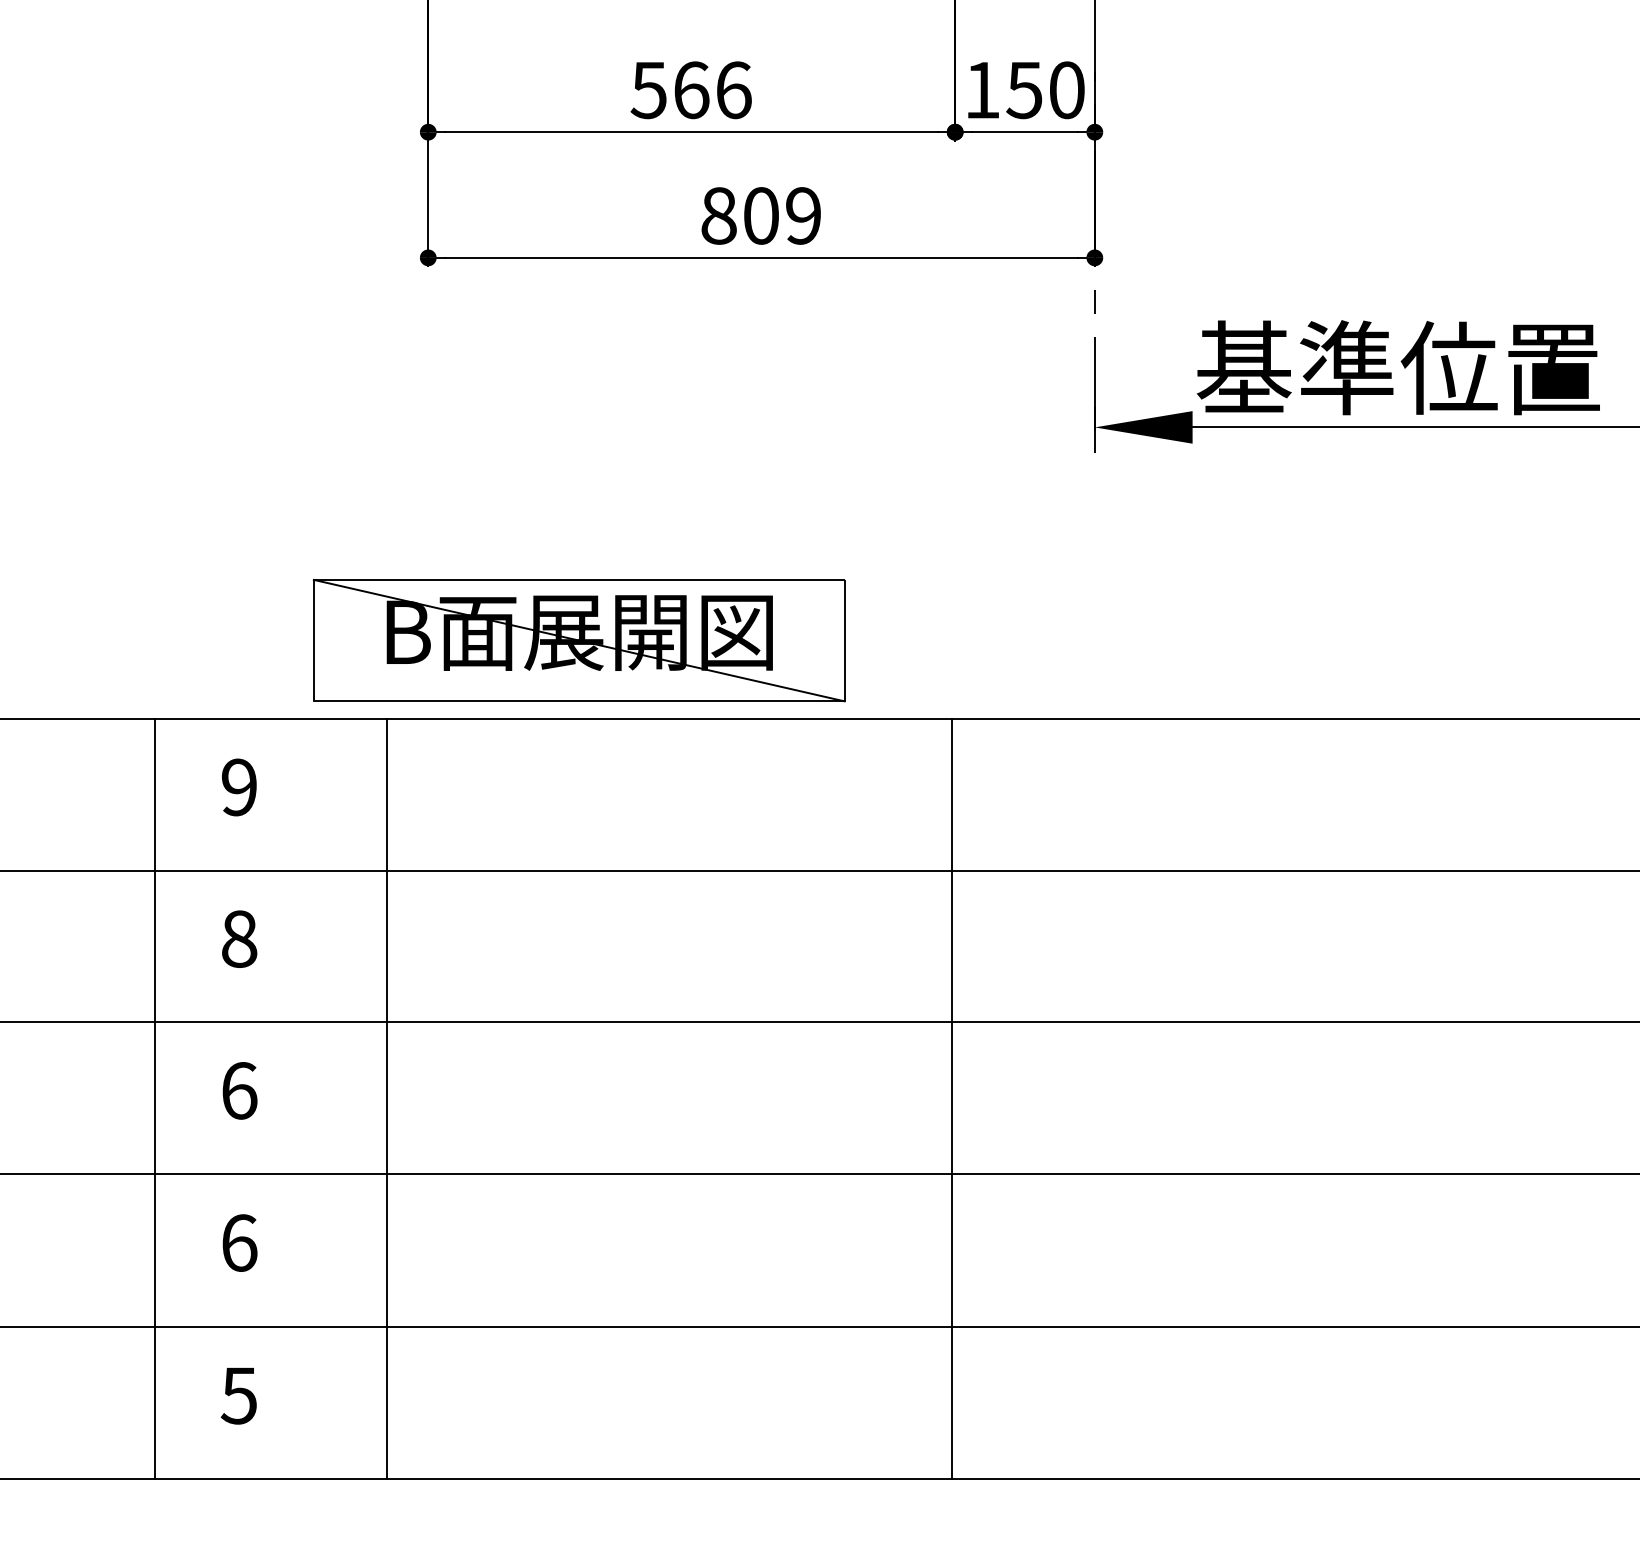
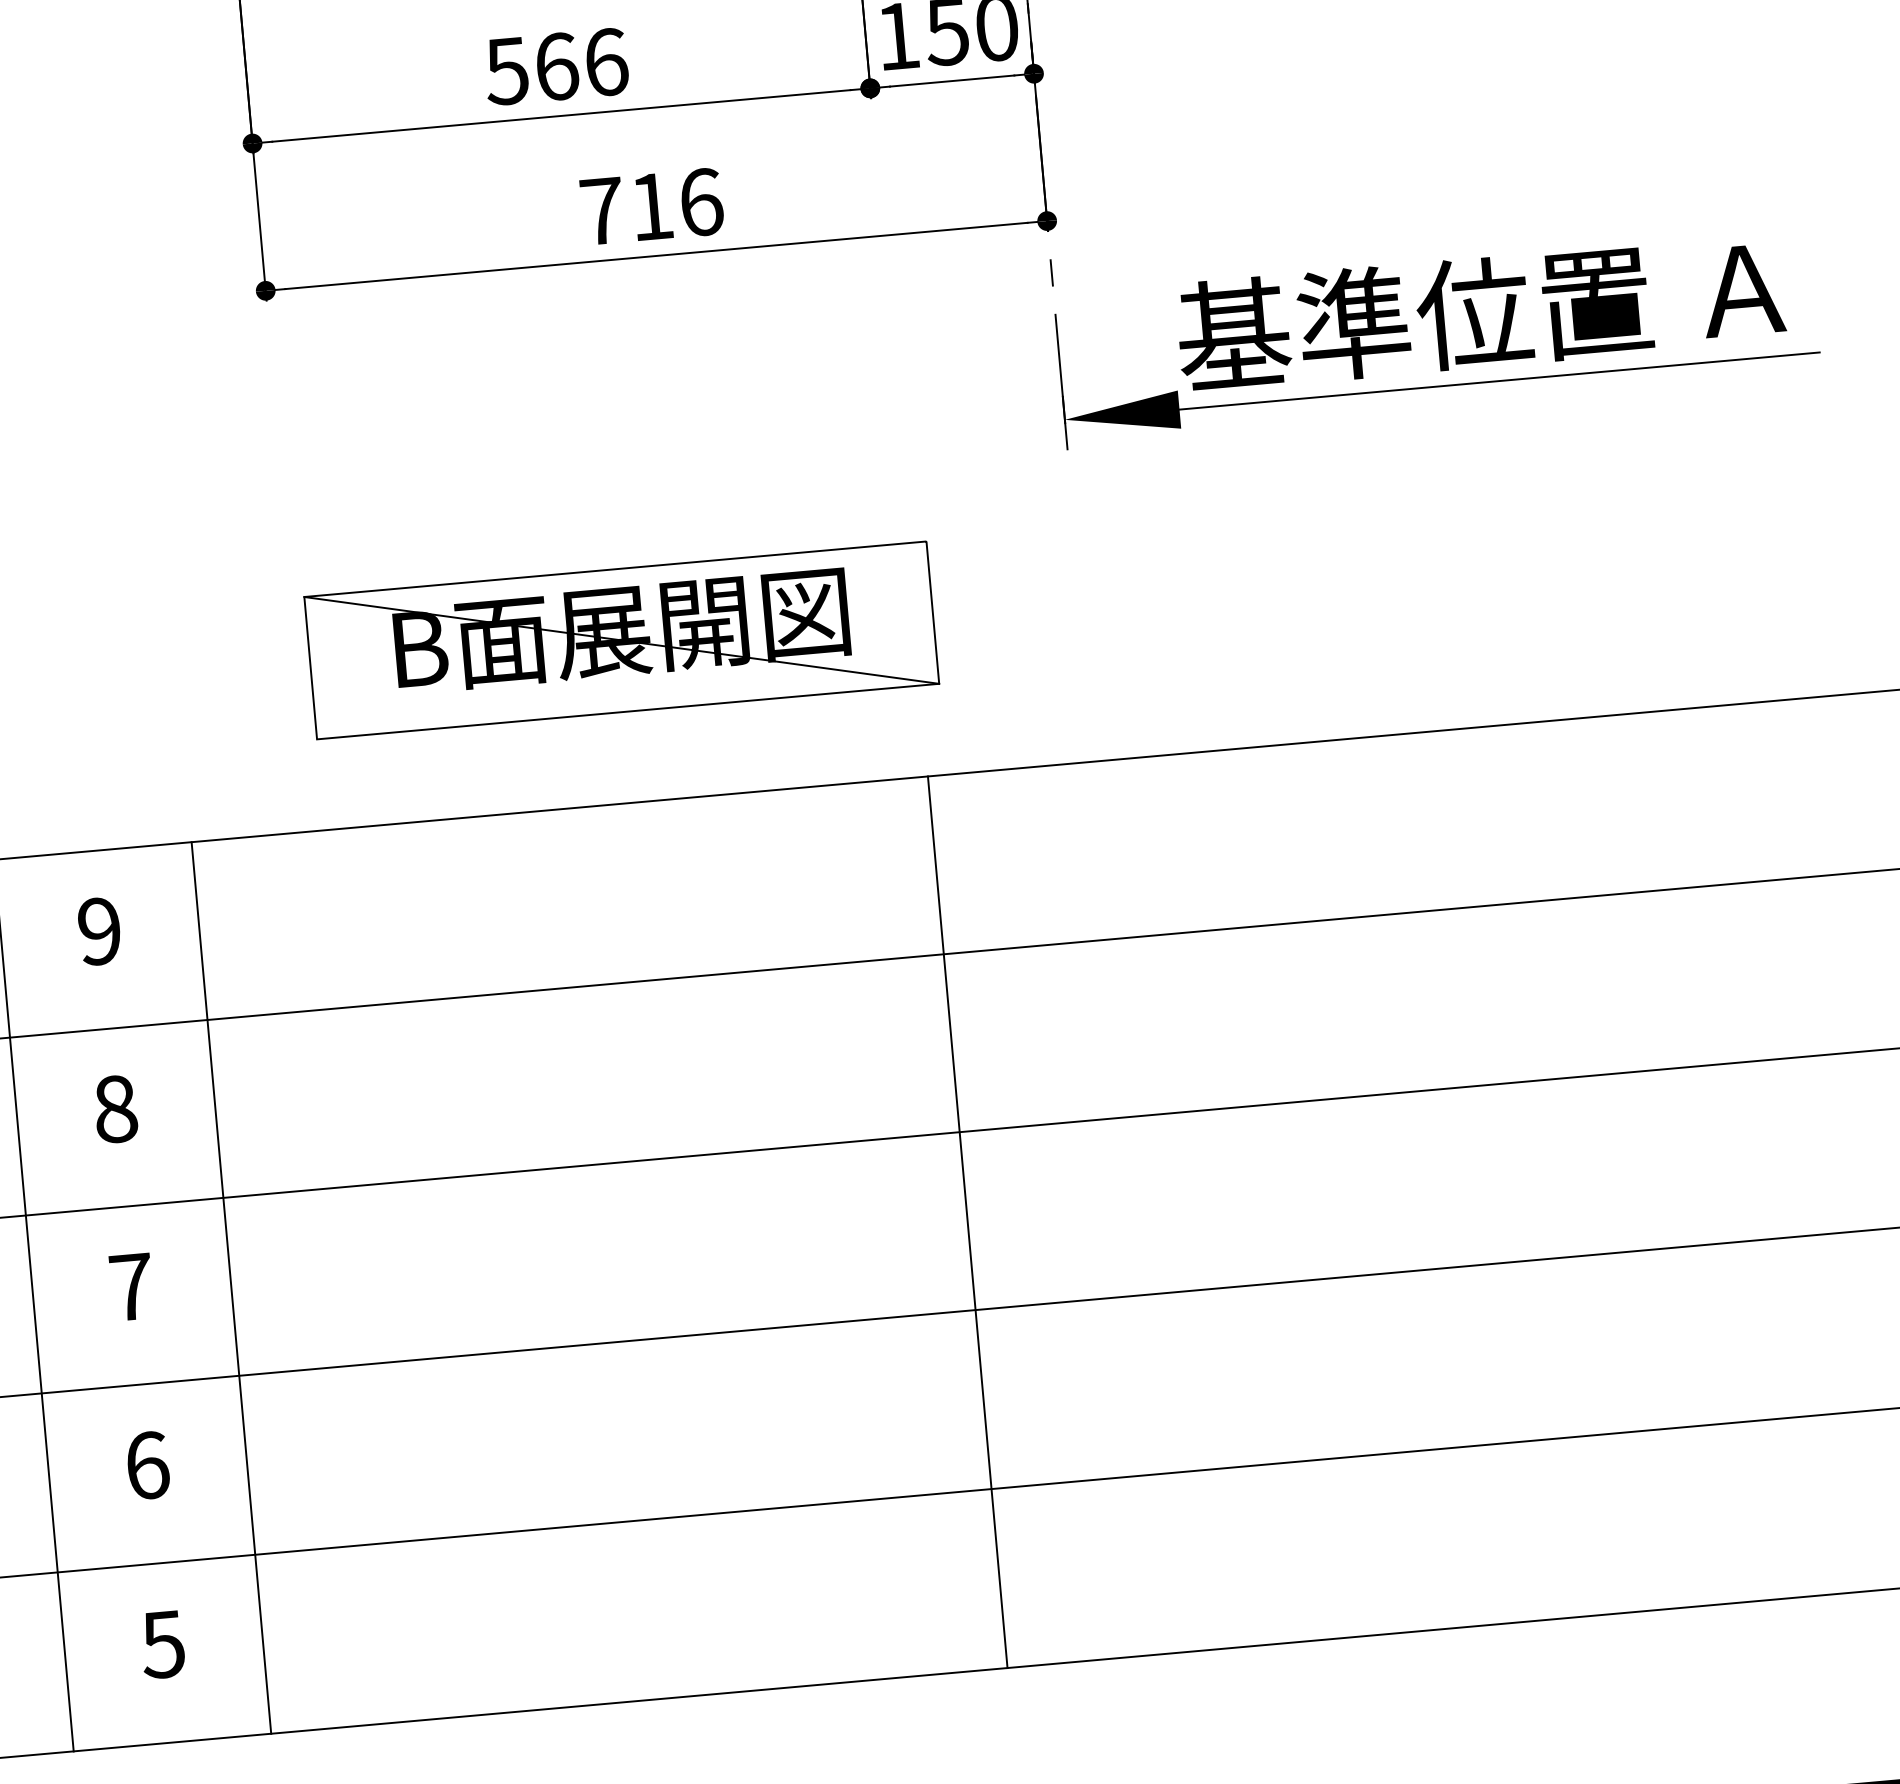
text: (761, 215) -> (651, 206), 809 -> 716
part: (578, 640) -> (620, 640), moved
text: (239, 1090) -> (131, 1286), 6 -> 7
line: (386, 1098) -> (230, 1287), moved

